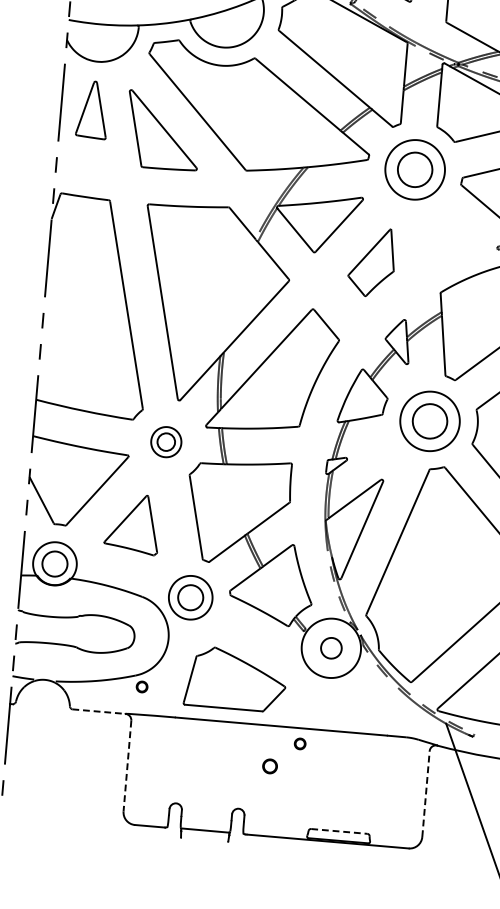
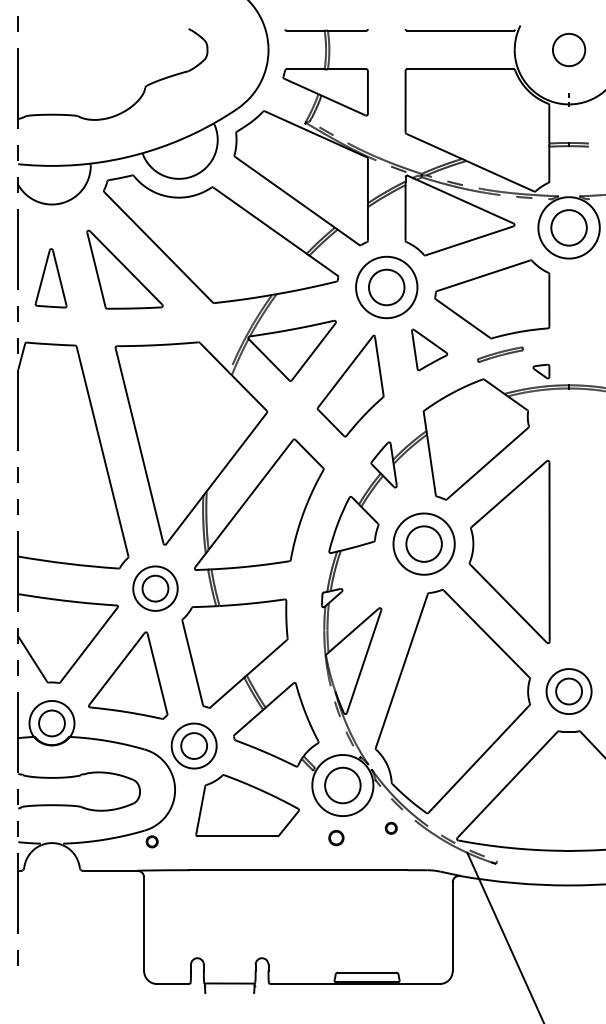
part: (92, 110) -> (50, 278), moved
part: (451, 233) -> (429, 349), added
part: (371, 261) -> (350, 385), size x1.43
part: (166, 442) -> (155, 588), size x1.43
part: (132, 524) -> (128, 675), size x1.43
circle: (331, 648) -> (342, 785), size x1.67
part: (235, 679) -> (247, 805), moved
line: (99, 711) -> (110, 870), dashed -> solid
part: (299, 743) -> (390, 827), moved
line: (127, 766) -> (144, 924), dashed -> solid
part: (270, 766) -> (336, 838), moved
line: (425, 793) -> (452, 926), dashed -> solid
line: (339, 831) -> (367, 972), dashed -> solid

